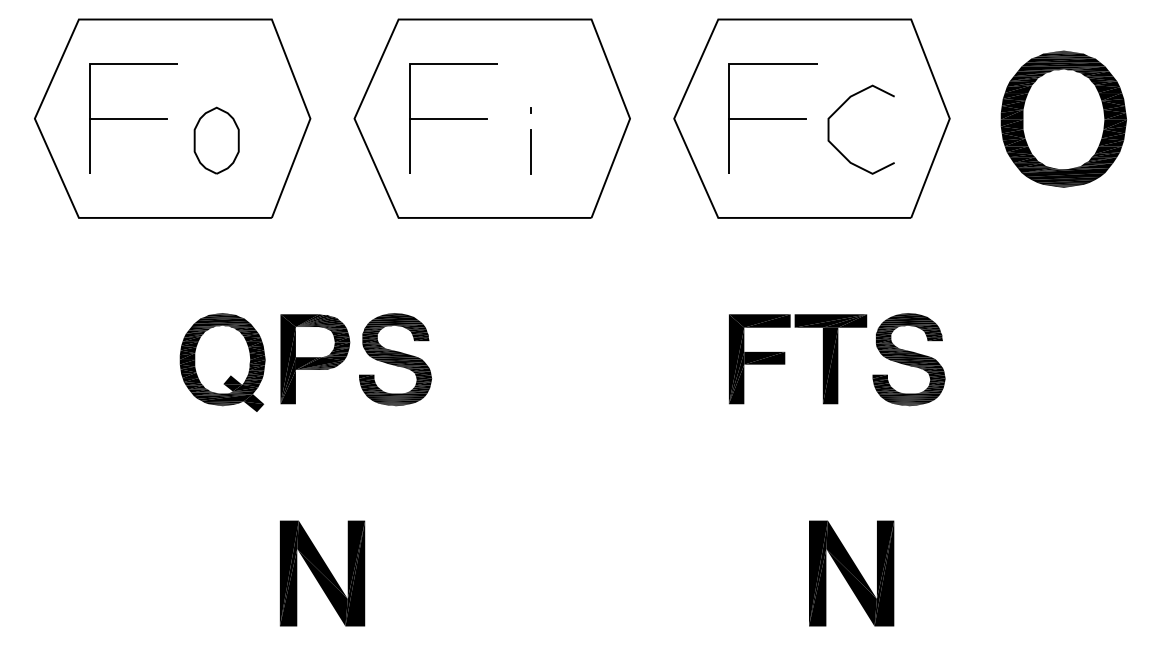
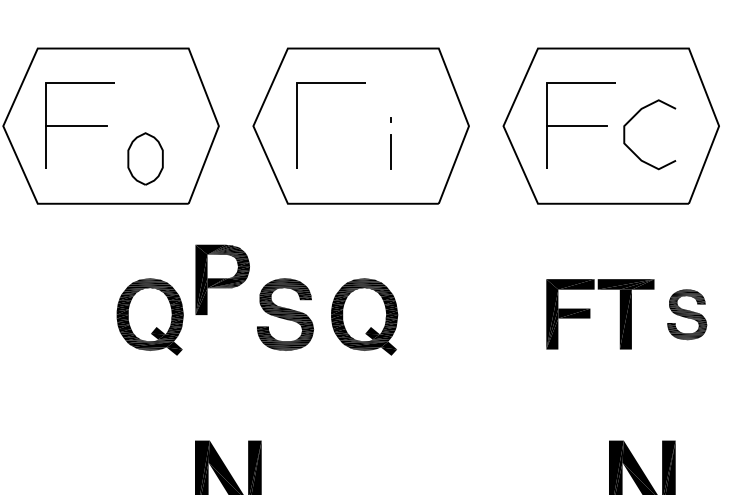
line: (447, 118) -> (326, 125), removed
part: (216, 140) -> (145, 158), moved
part: (315, 359) -> (222, 280), moved
part: (908, 359) -> (686, 314), size x0.7
part: (496, 362) -> (364, 316), added

